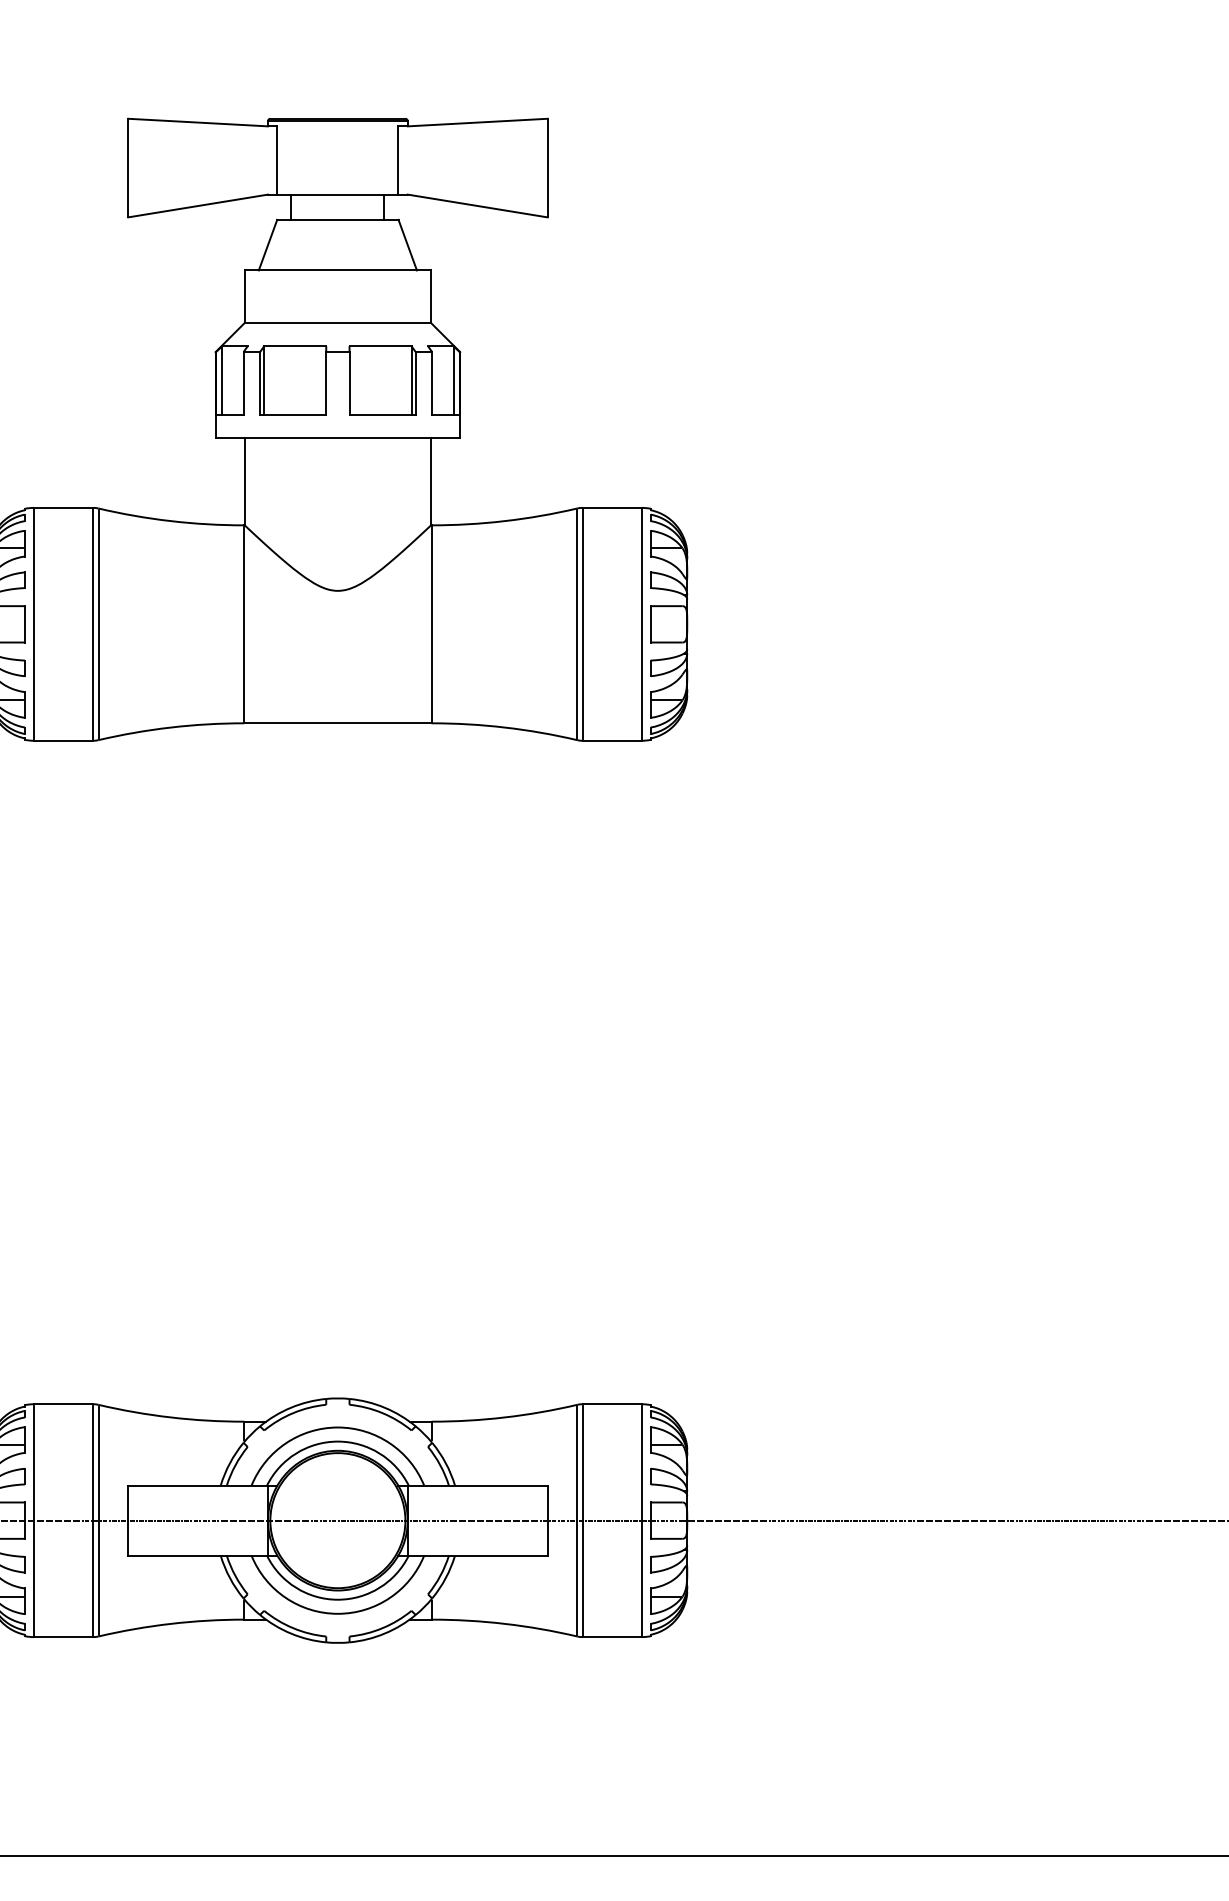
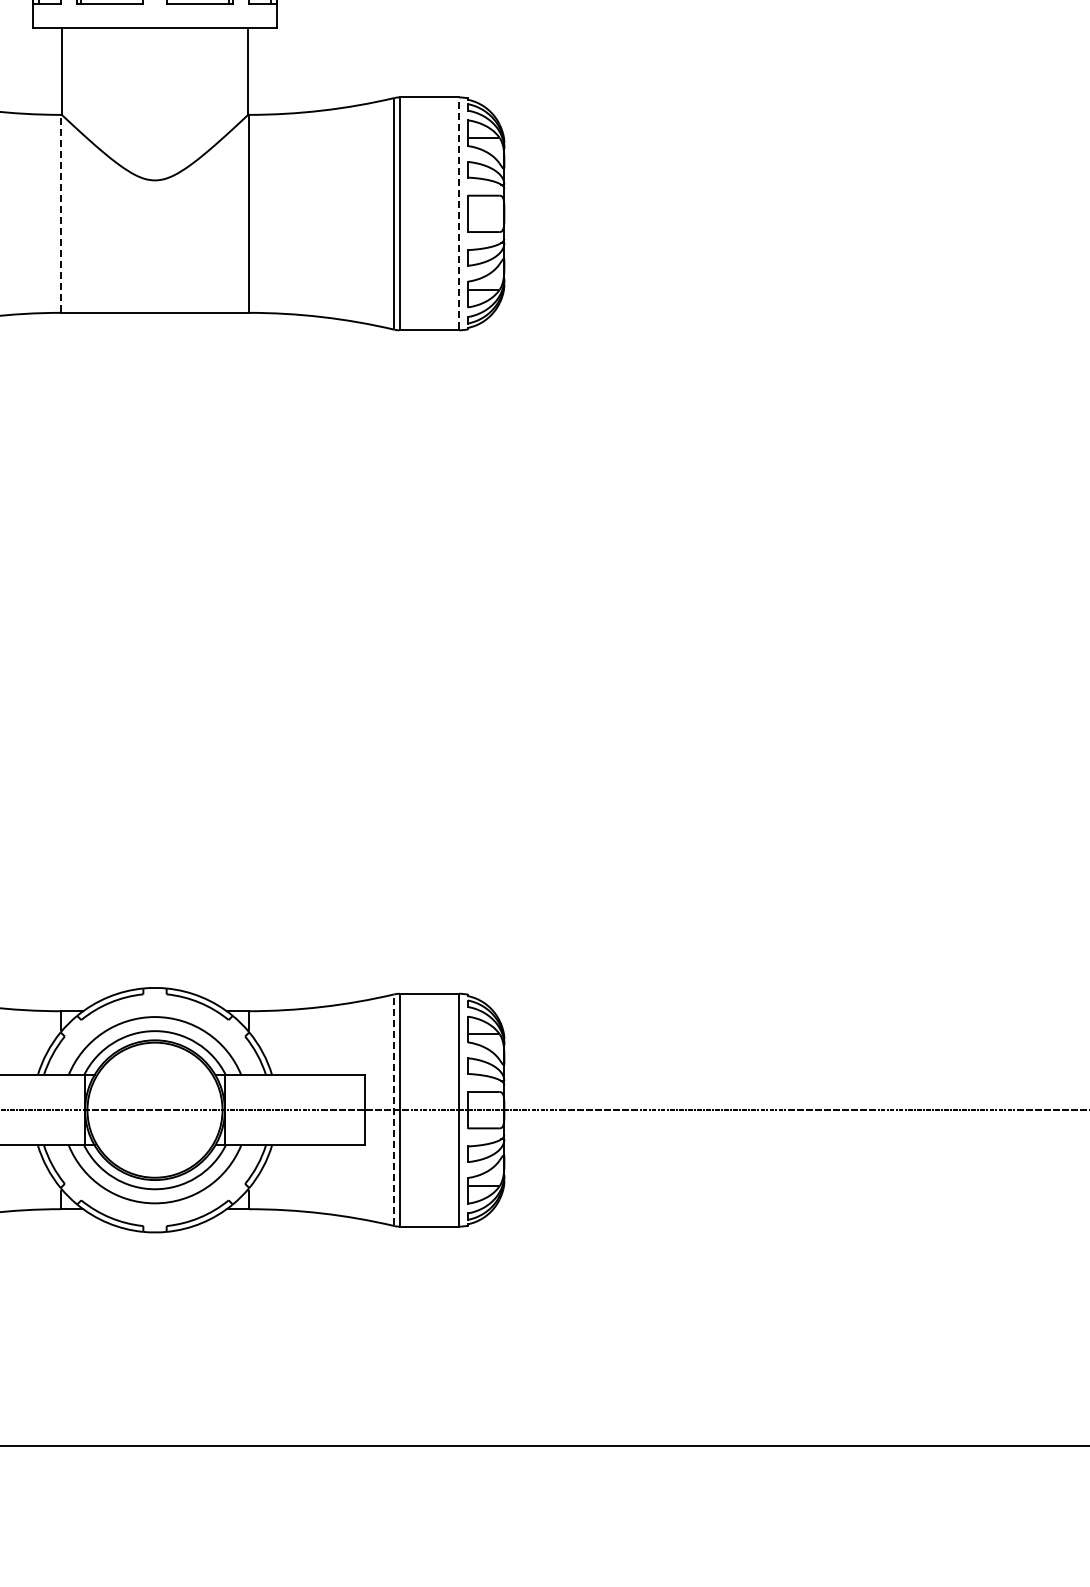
line: (641, 623) -> (458, 213), solid -> dashed
line: (244, 624) -> (61, 214), solid -> dashed
line: (577, 1520) -> (394, 1110), solid -> dashed

